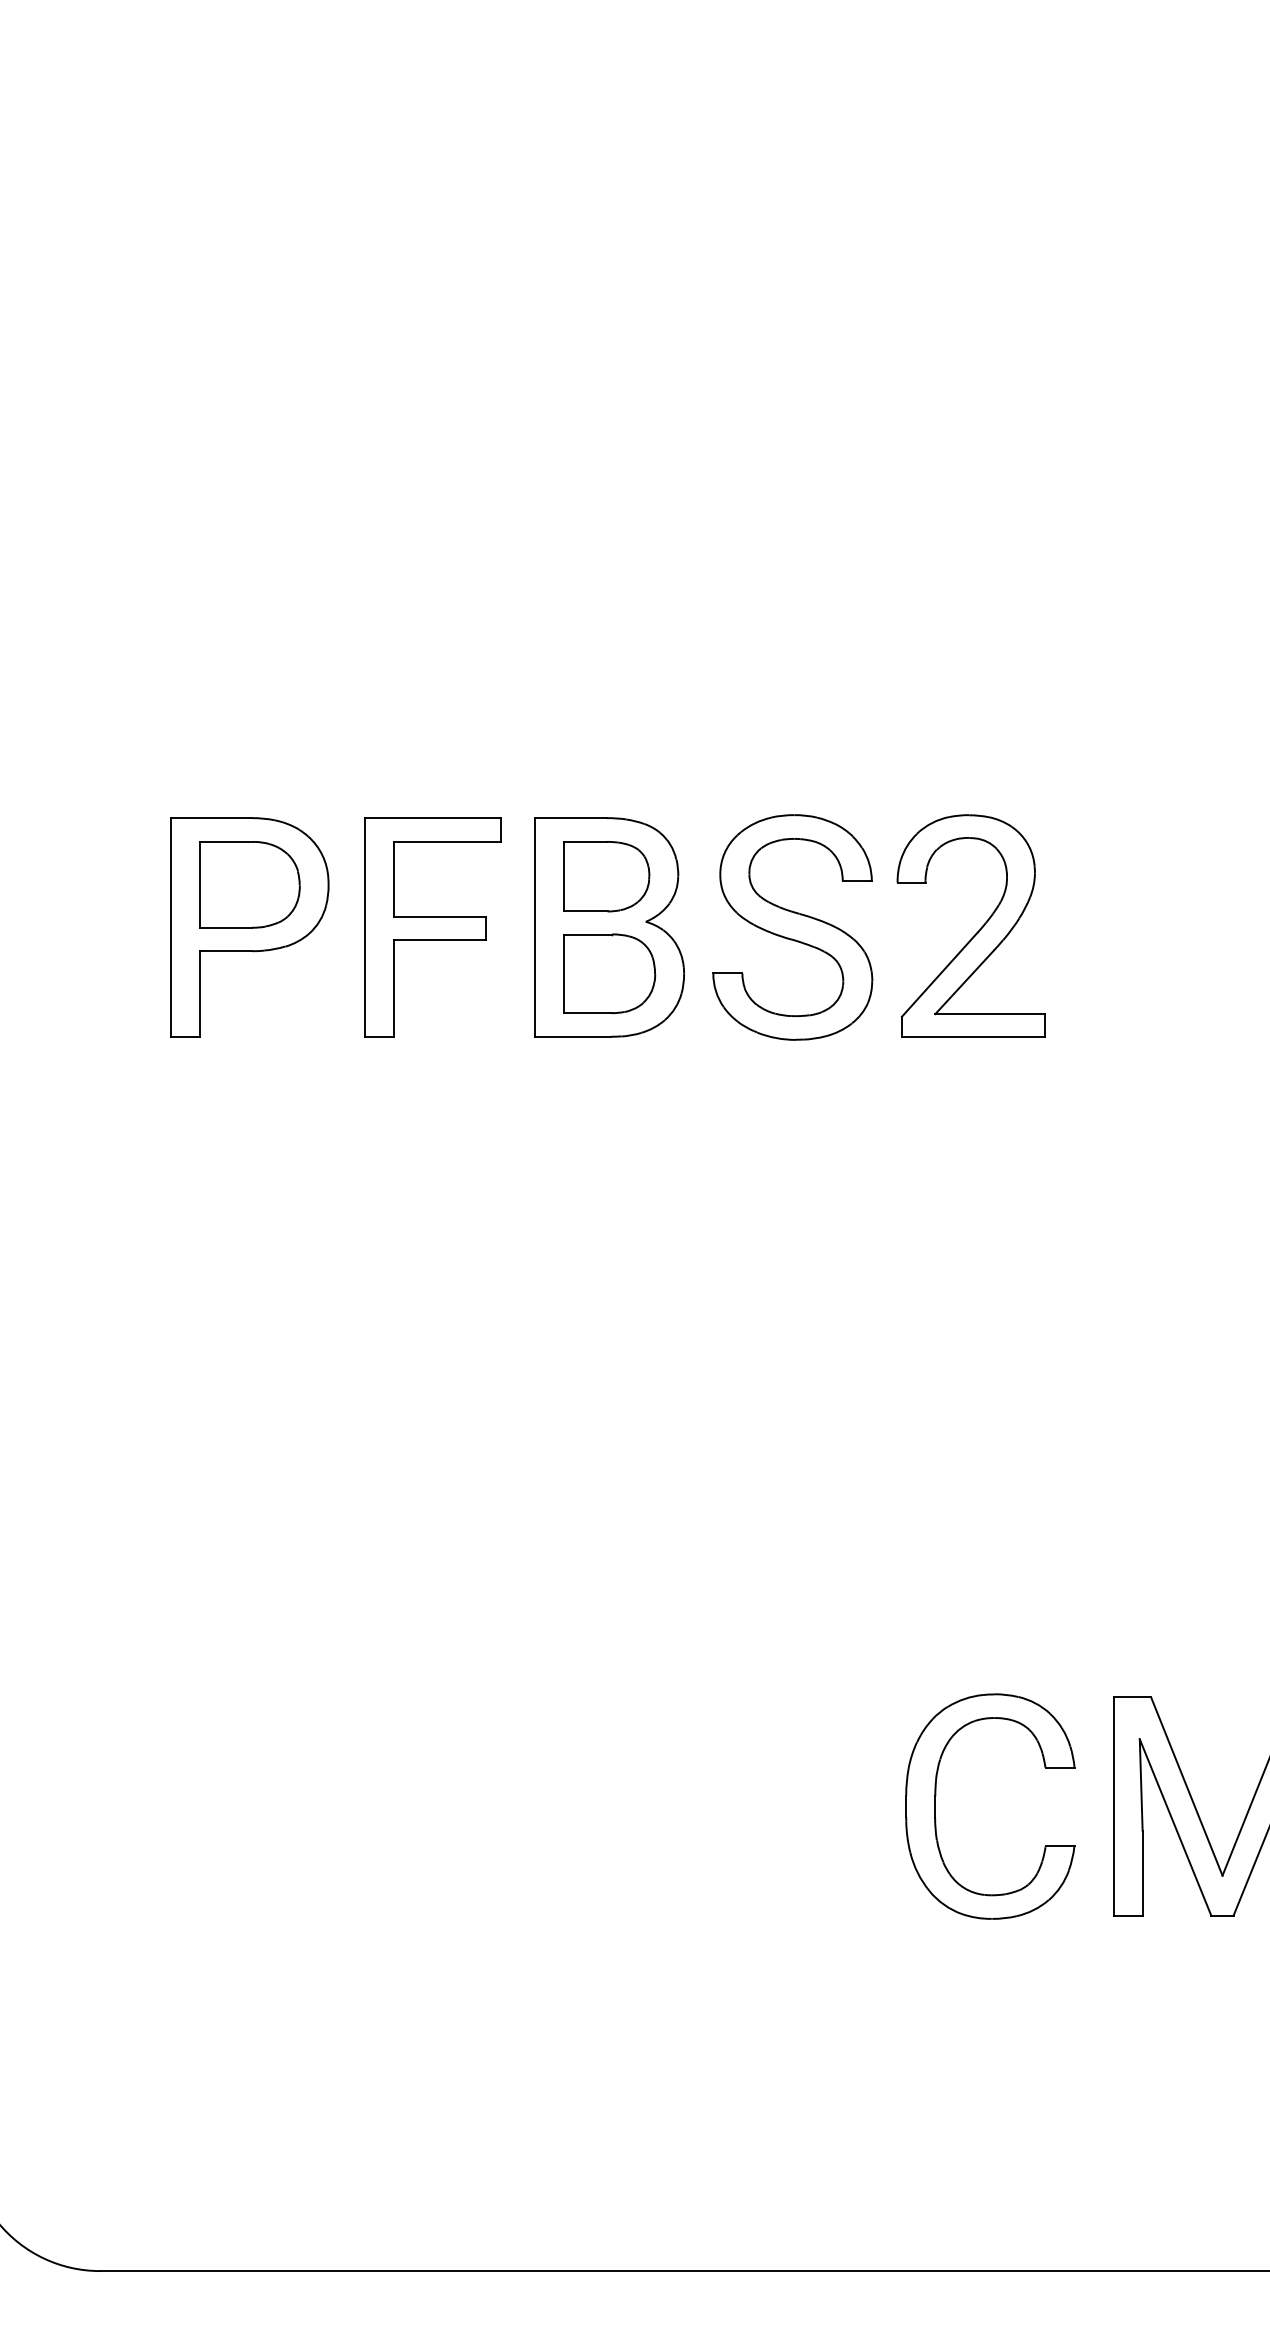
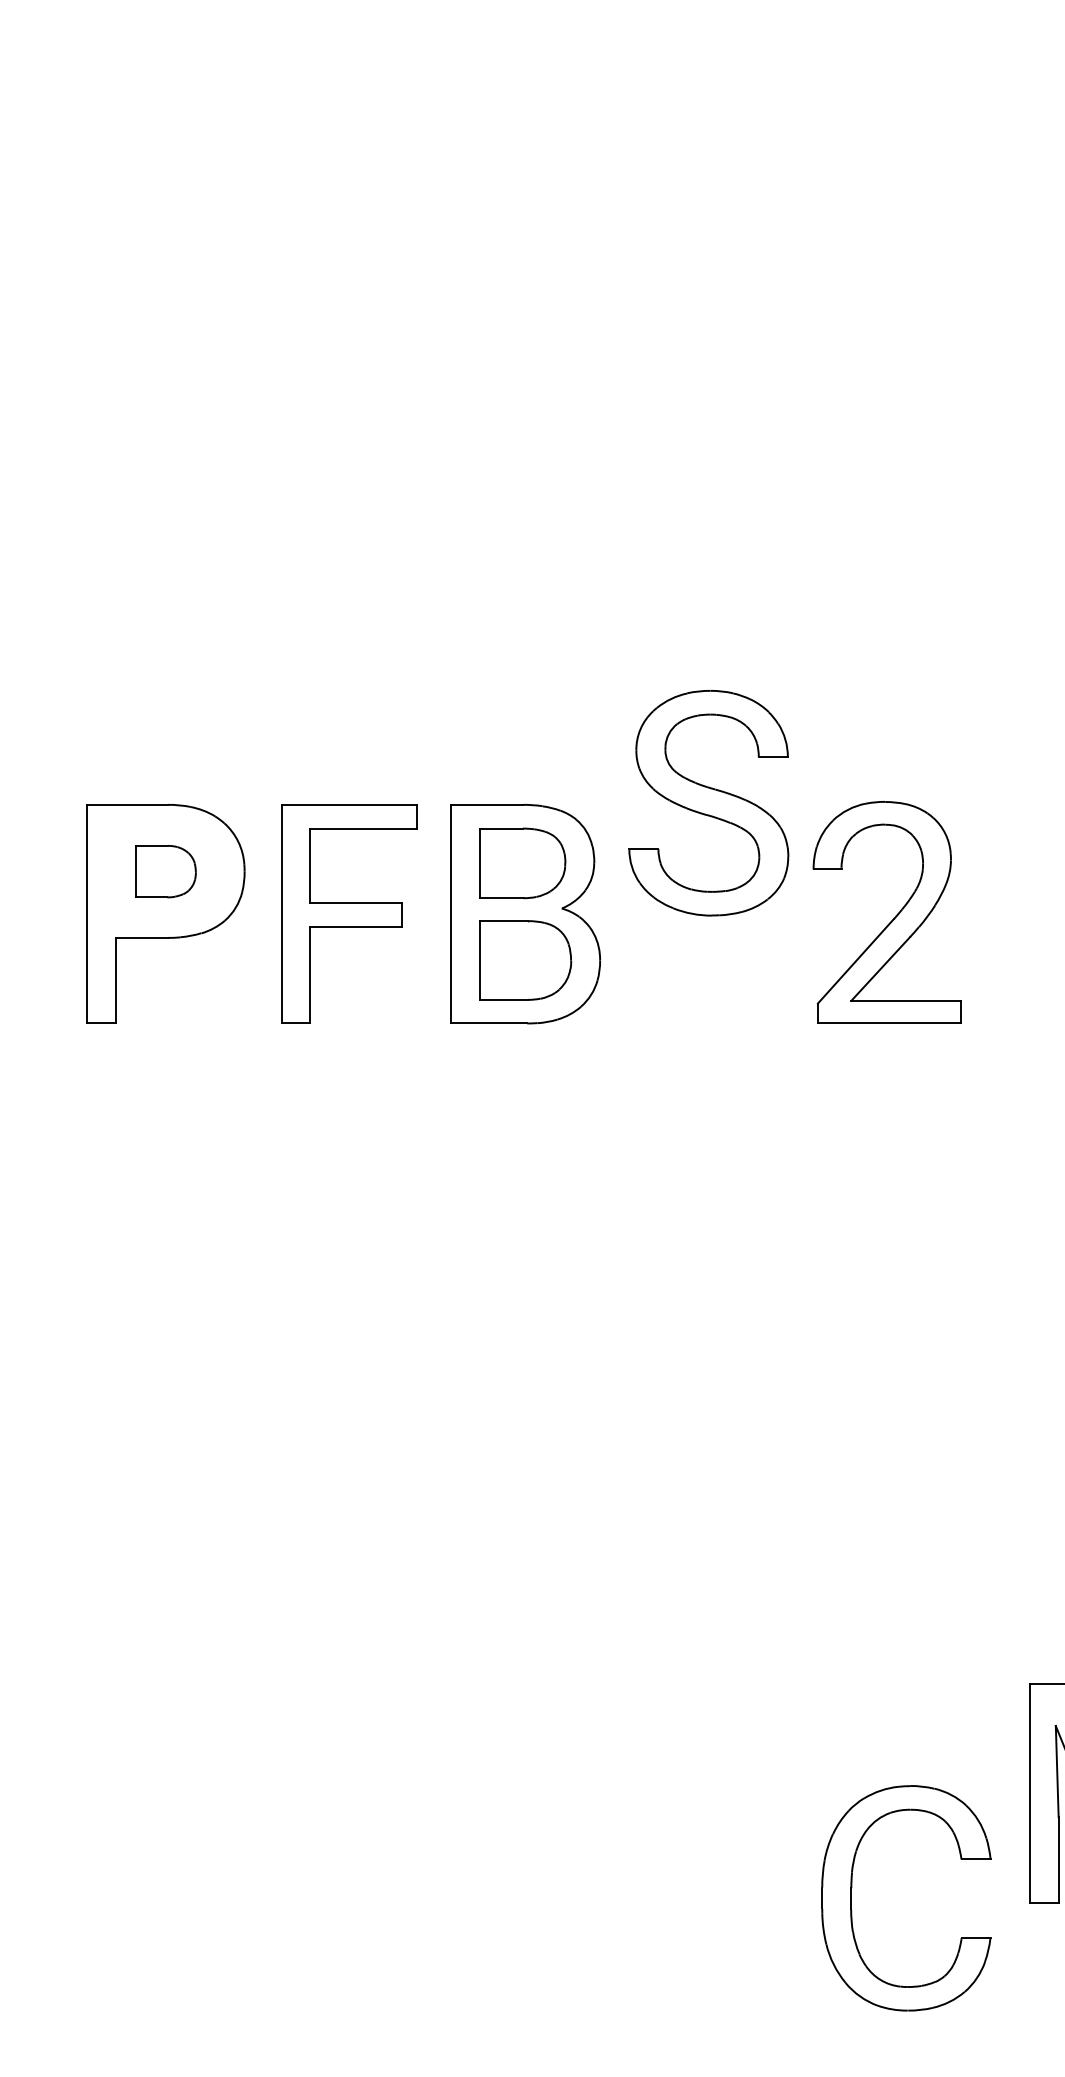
part: (249, 884) -> (165, 871), size x0.6
part: (792, 927) -> (708, 803), moved
part: (936, 1796) -> (852, 1888), moved

